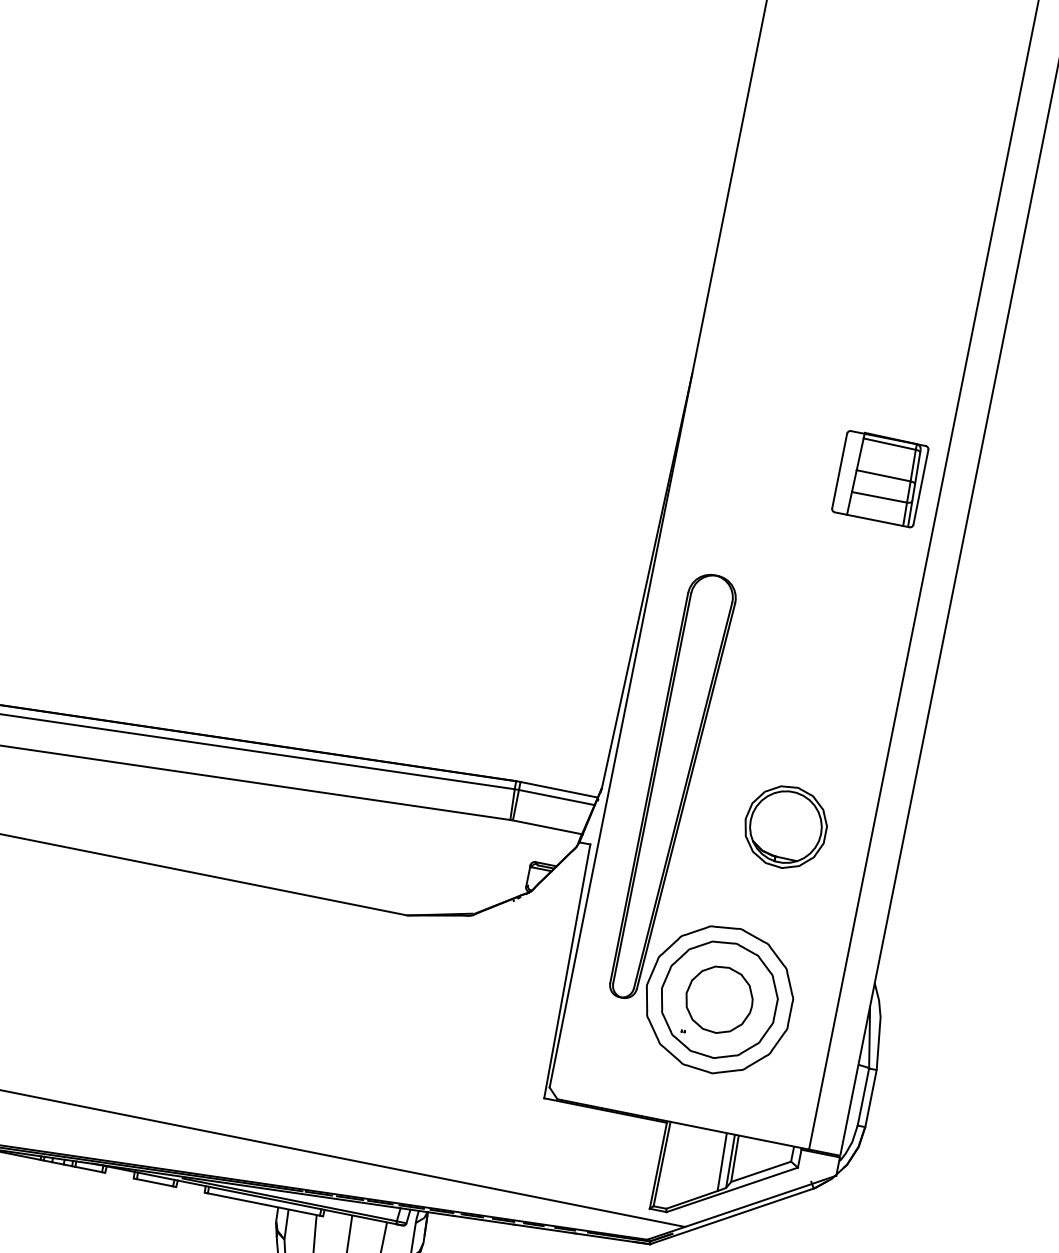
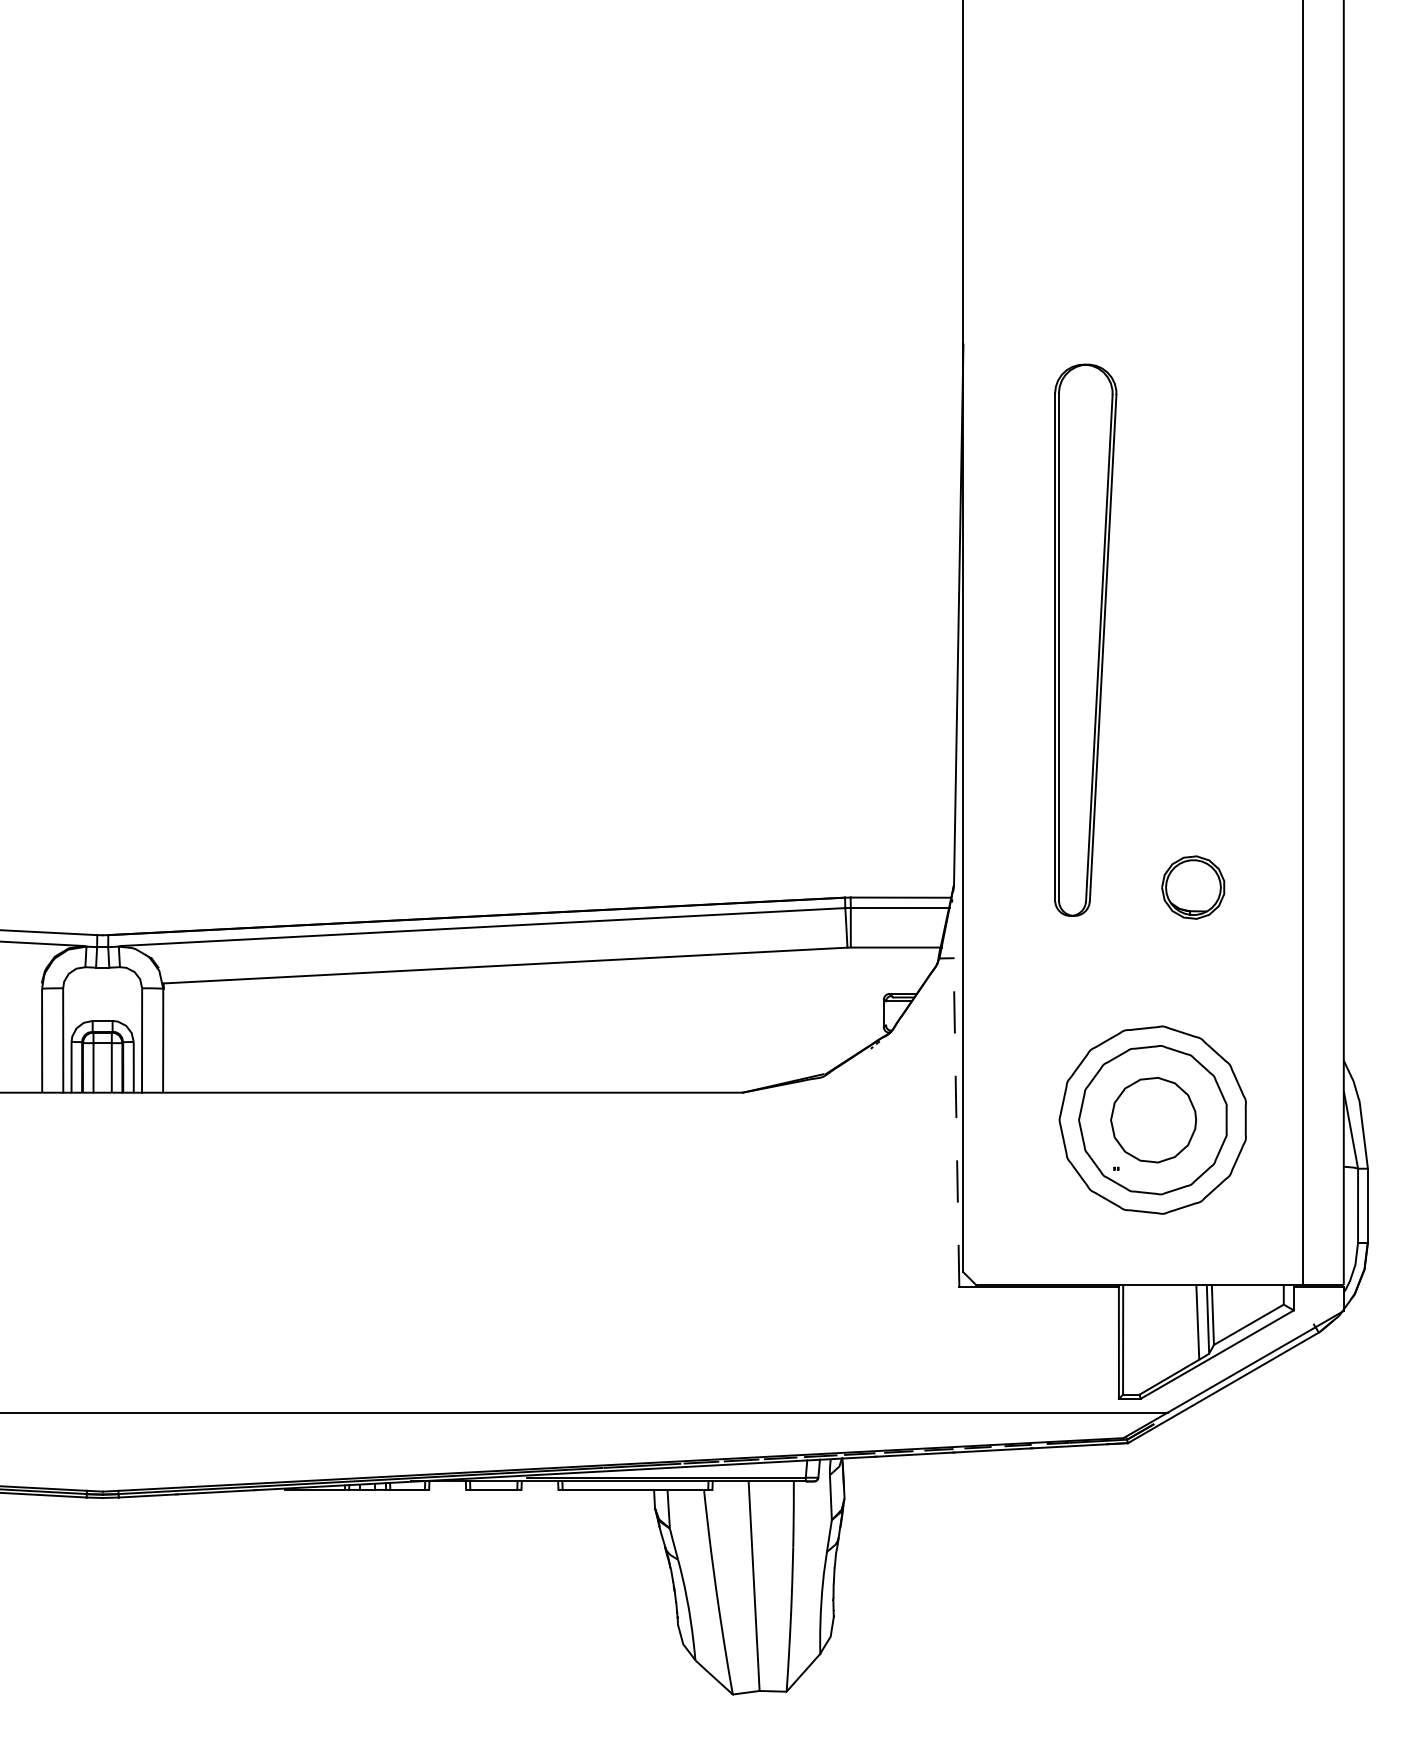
part: (880, 478) -> (1224, 428), removed
part: (673, 786) -> (1085, 639), moved
part: (784, 826) -> (1192, 887), size x0.6
line: (567, 971) -> (956, 1122), solid -> dashed

